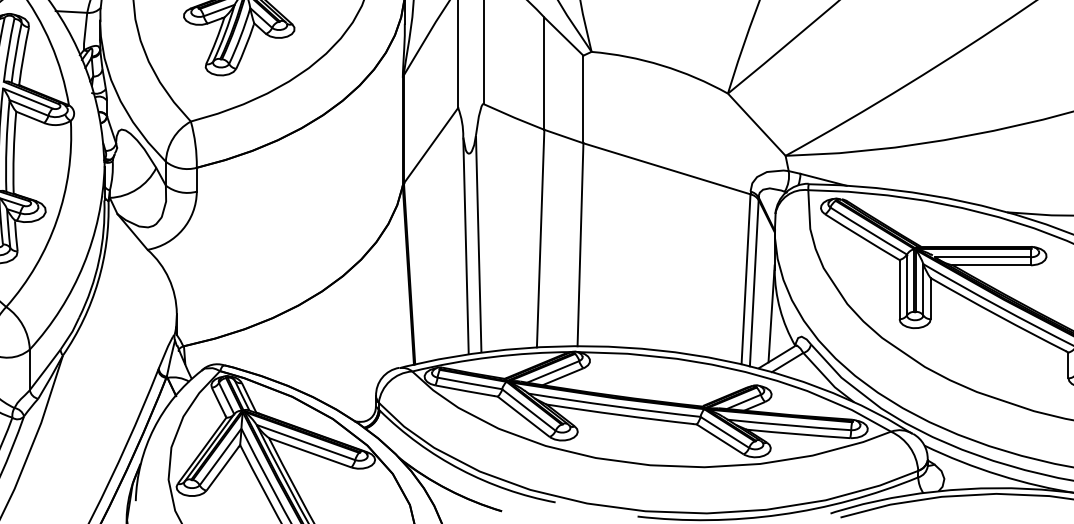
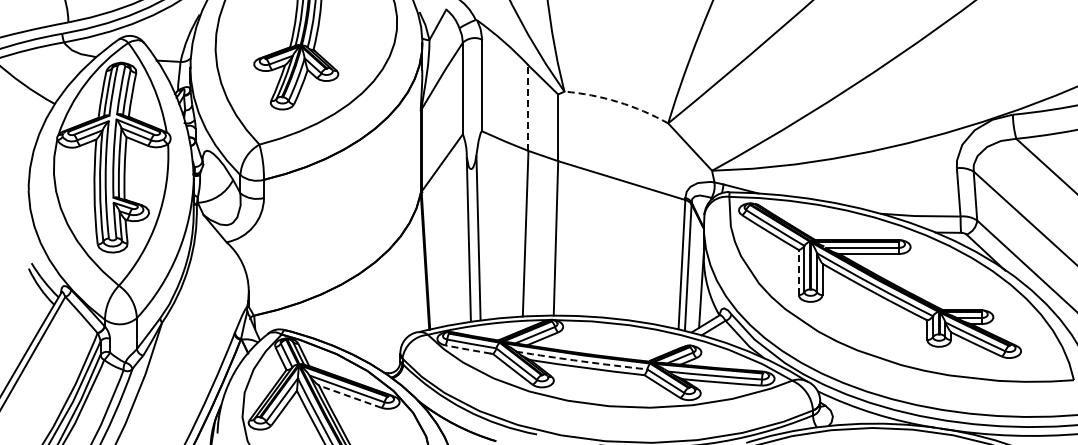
arc: (662, 64) -> (618, 101), solid -> dashed
line: (544, 74) -> (528, 108), solid -> dashed
line: (899, 290) -> (798, 273), solid -> dashed
line: (465, 390) -> (468, 349), solid -> dashed
arc: (614, 406) -> (581, 361), solid -> dashed
line: (309, 452) -> (349, 396), solid -> dashed

